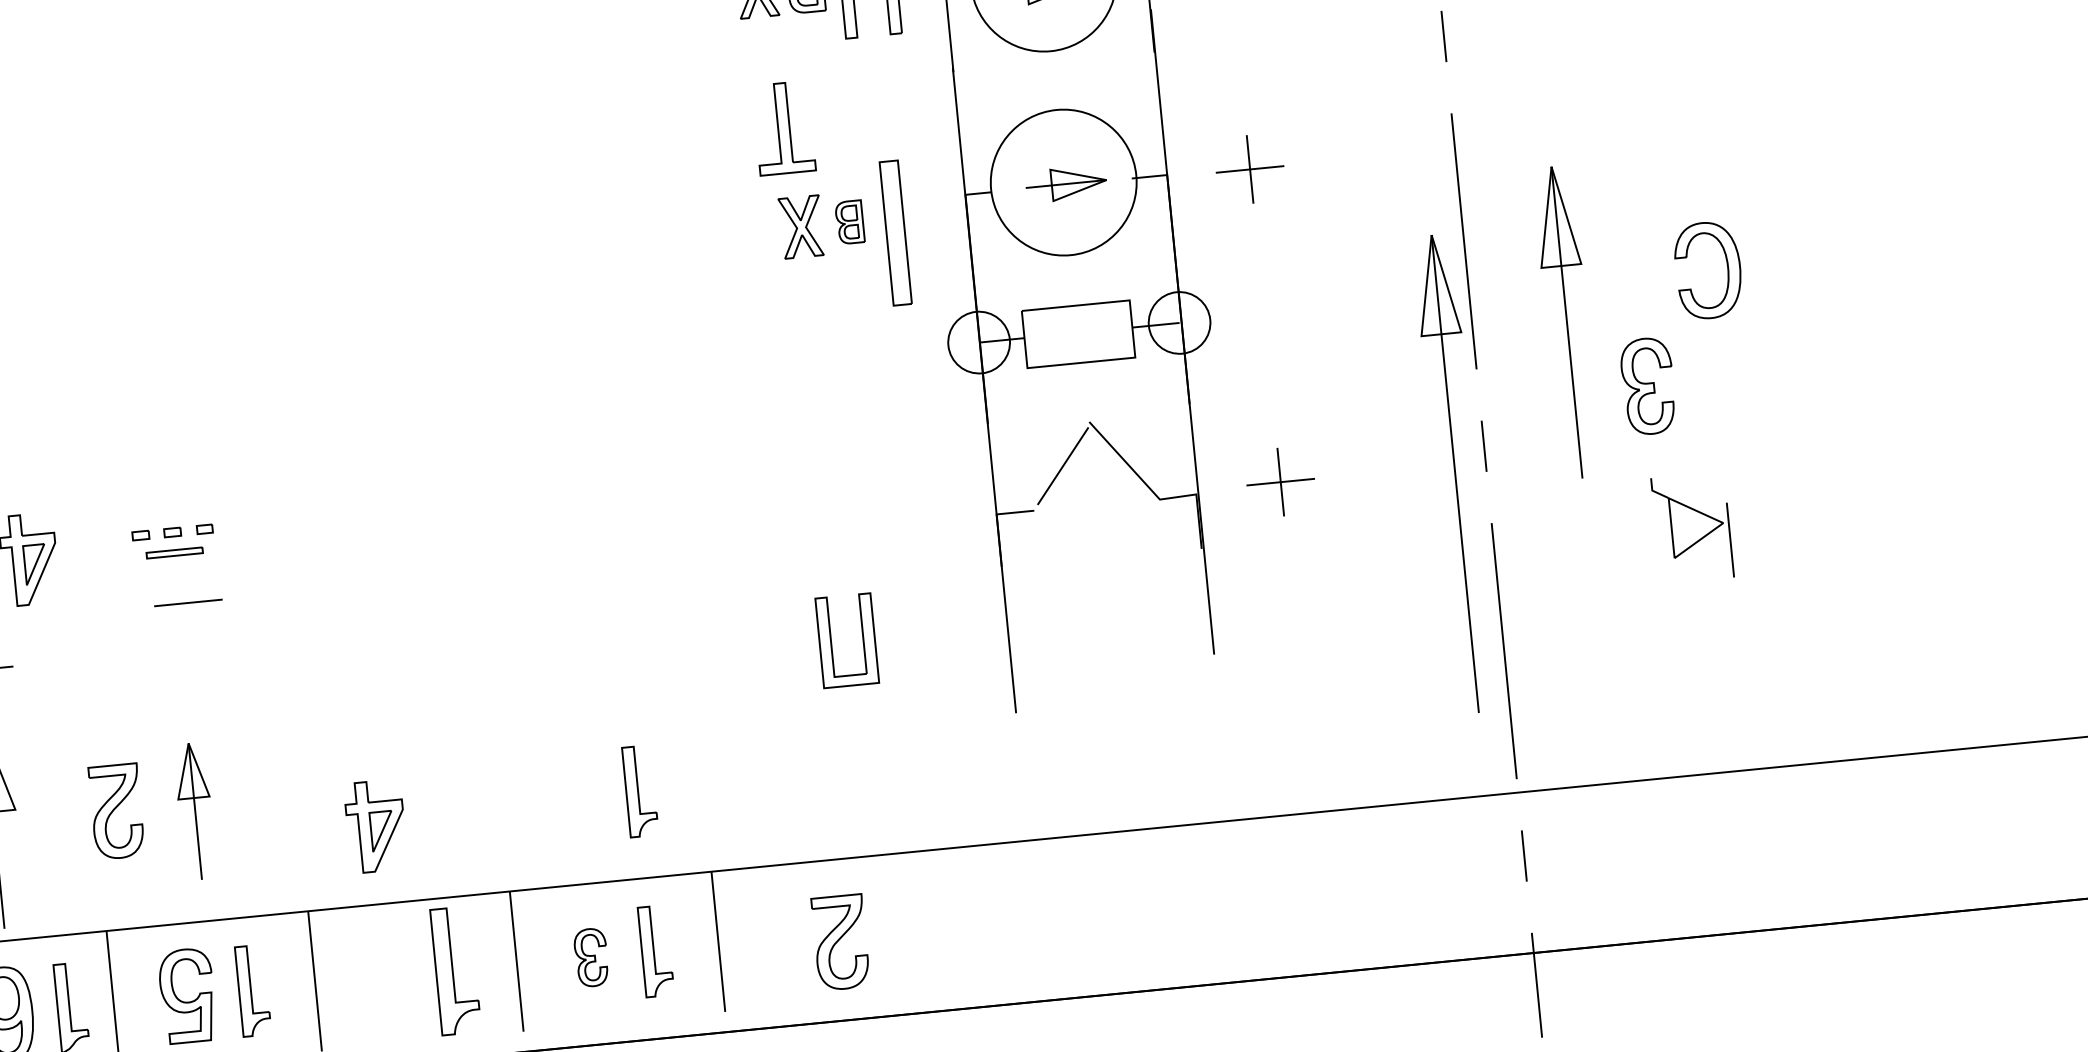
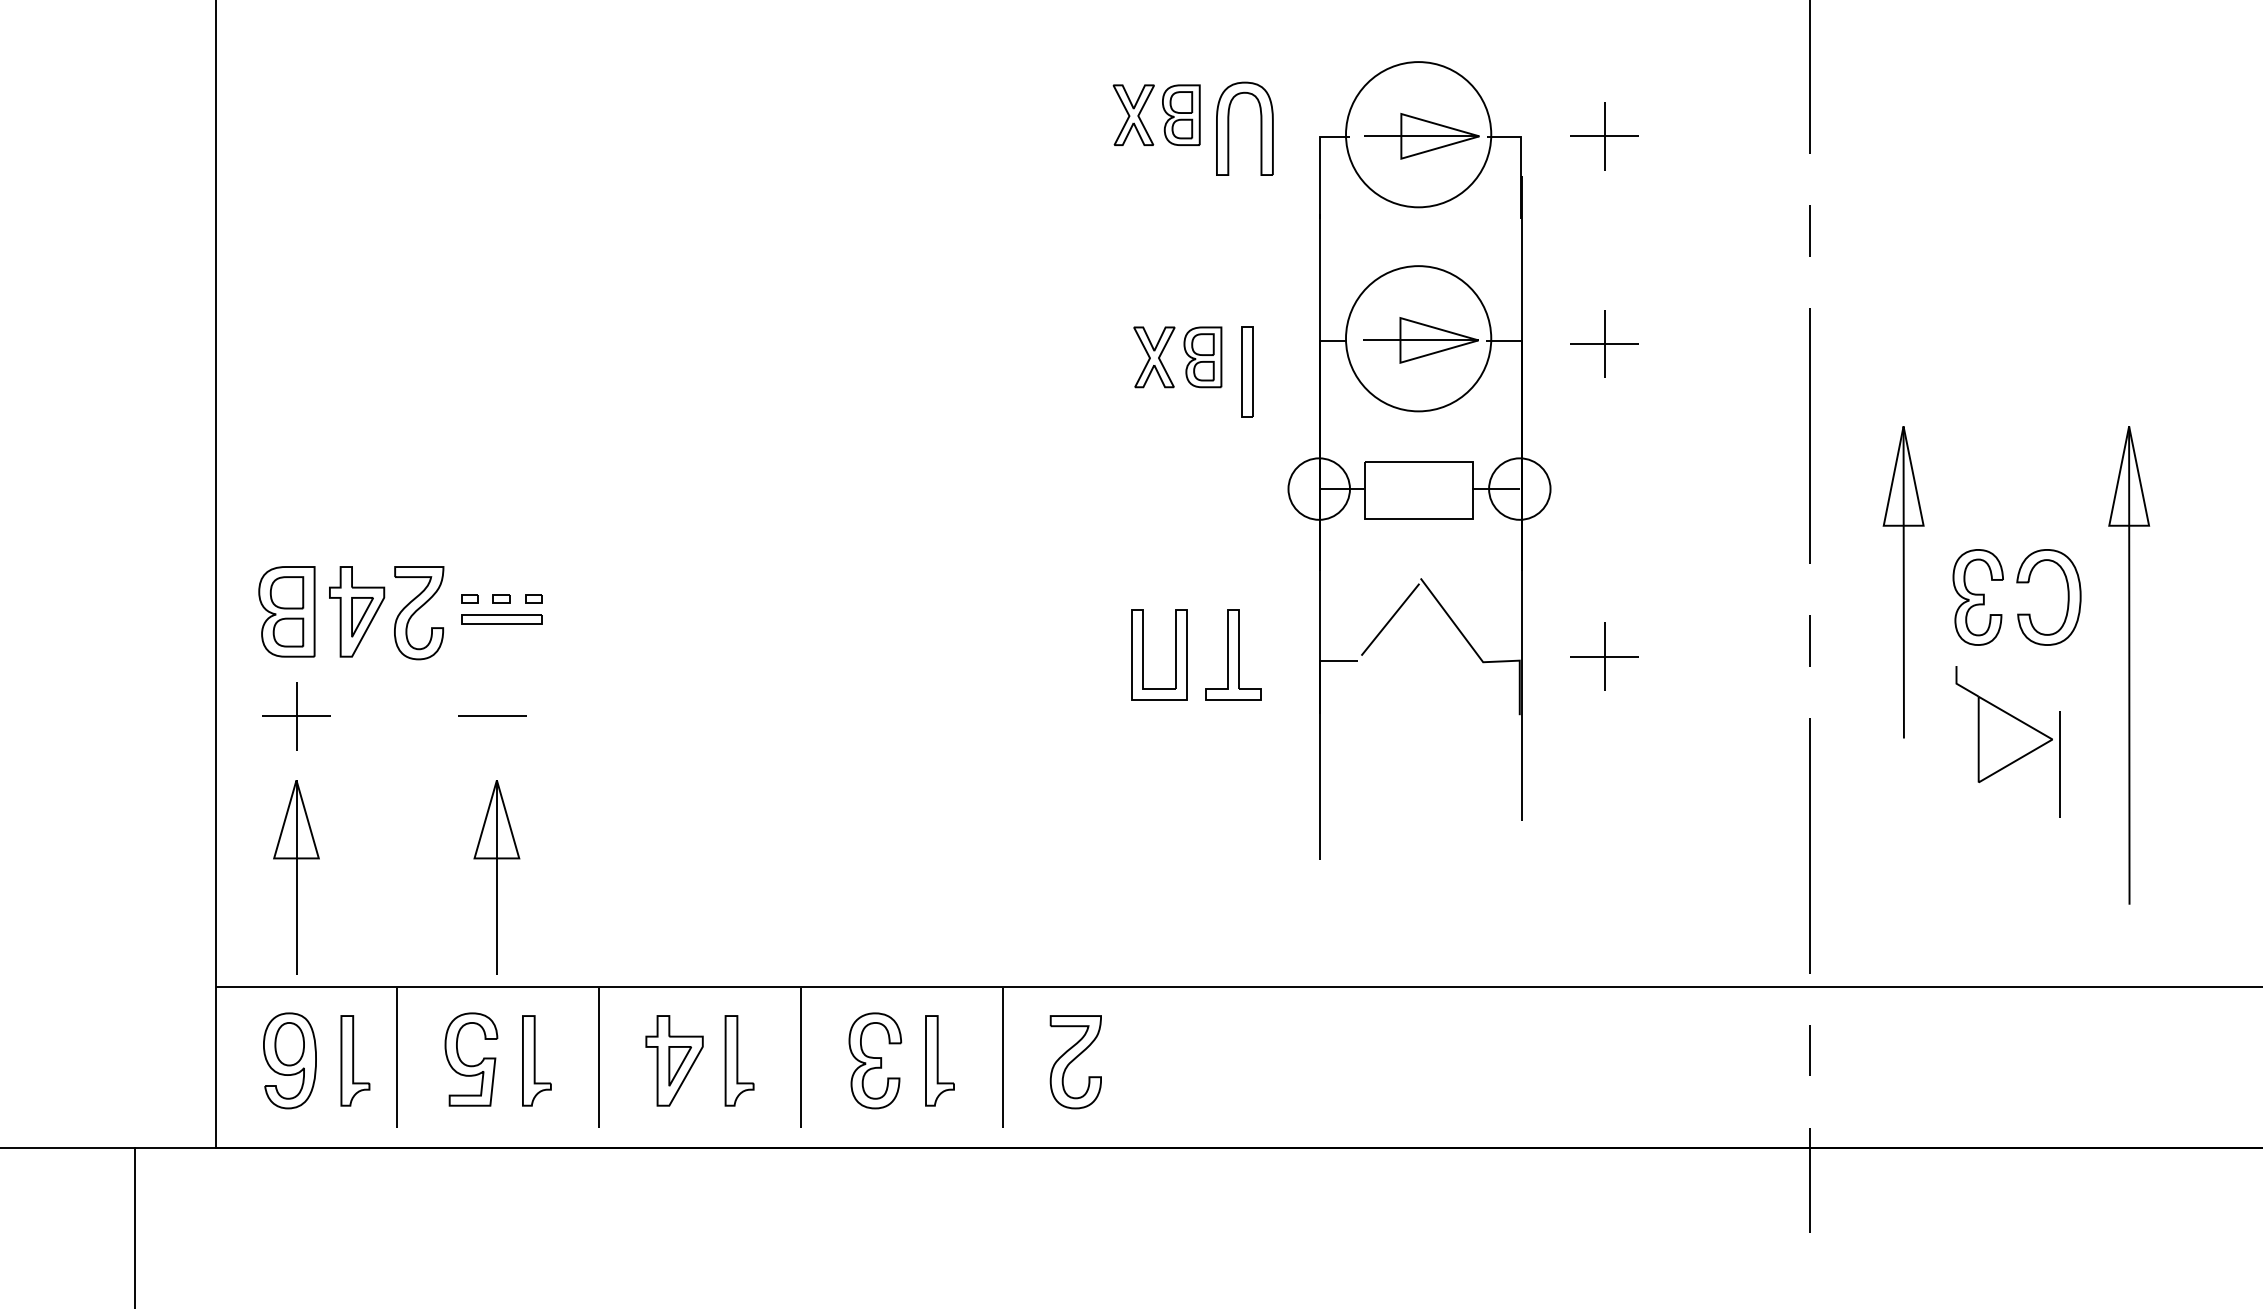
part: (783, 128) -> (1233, 654), moved
part: (1065, 184) -> (1420, 340), size x1.43
part: (849, 222) -> (1202, 357), size x1.43
part: (895, 232) -> (1247, 371), size x0.62
part: (1726, 268) -> (2067, 597), moved
part: (1566, 322) -> (1903, 582), moved
part: (1455, 473) -> (2129, 665), moved
part: (1691, 527) -> (2007, 741), size x1.43
part: (174, 553) -> (501, 619), size x1.43
line: (188, 602) -> (492, 715), moved
part: (831, 642) -> (1143, 654), moved
part: (639, 791) -> (939, 900), removed
part: (117, 811) -> (419, 613), moved
part: (194, 811) -> (496, 877), size x1.43
part: (375, 825) -> (674, 1060), moved
part: (840, 942) -> (1075, 1062), moved
part: (591, 957) -> (875, 1060), size x1.67
part: (455, 970) -> (739, 1060), size x0.71

